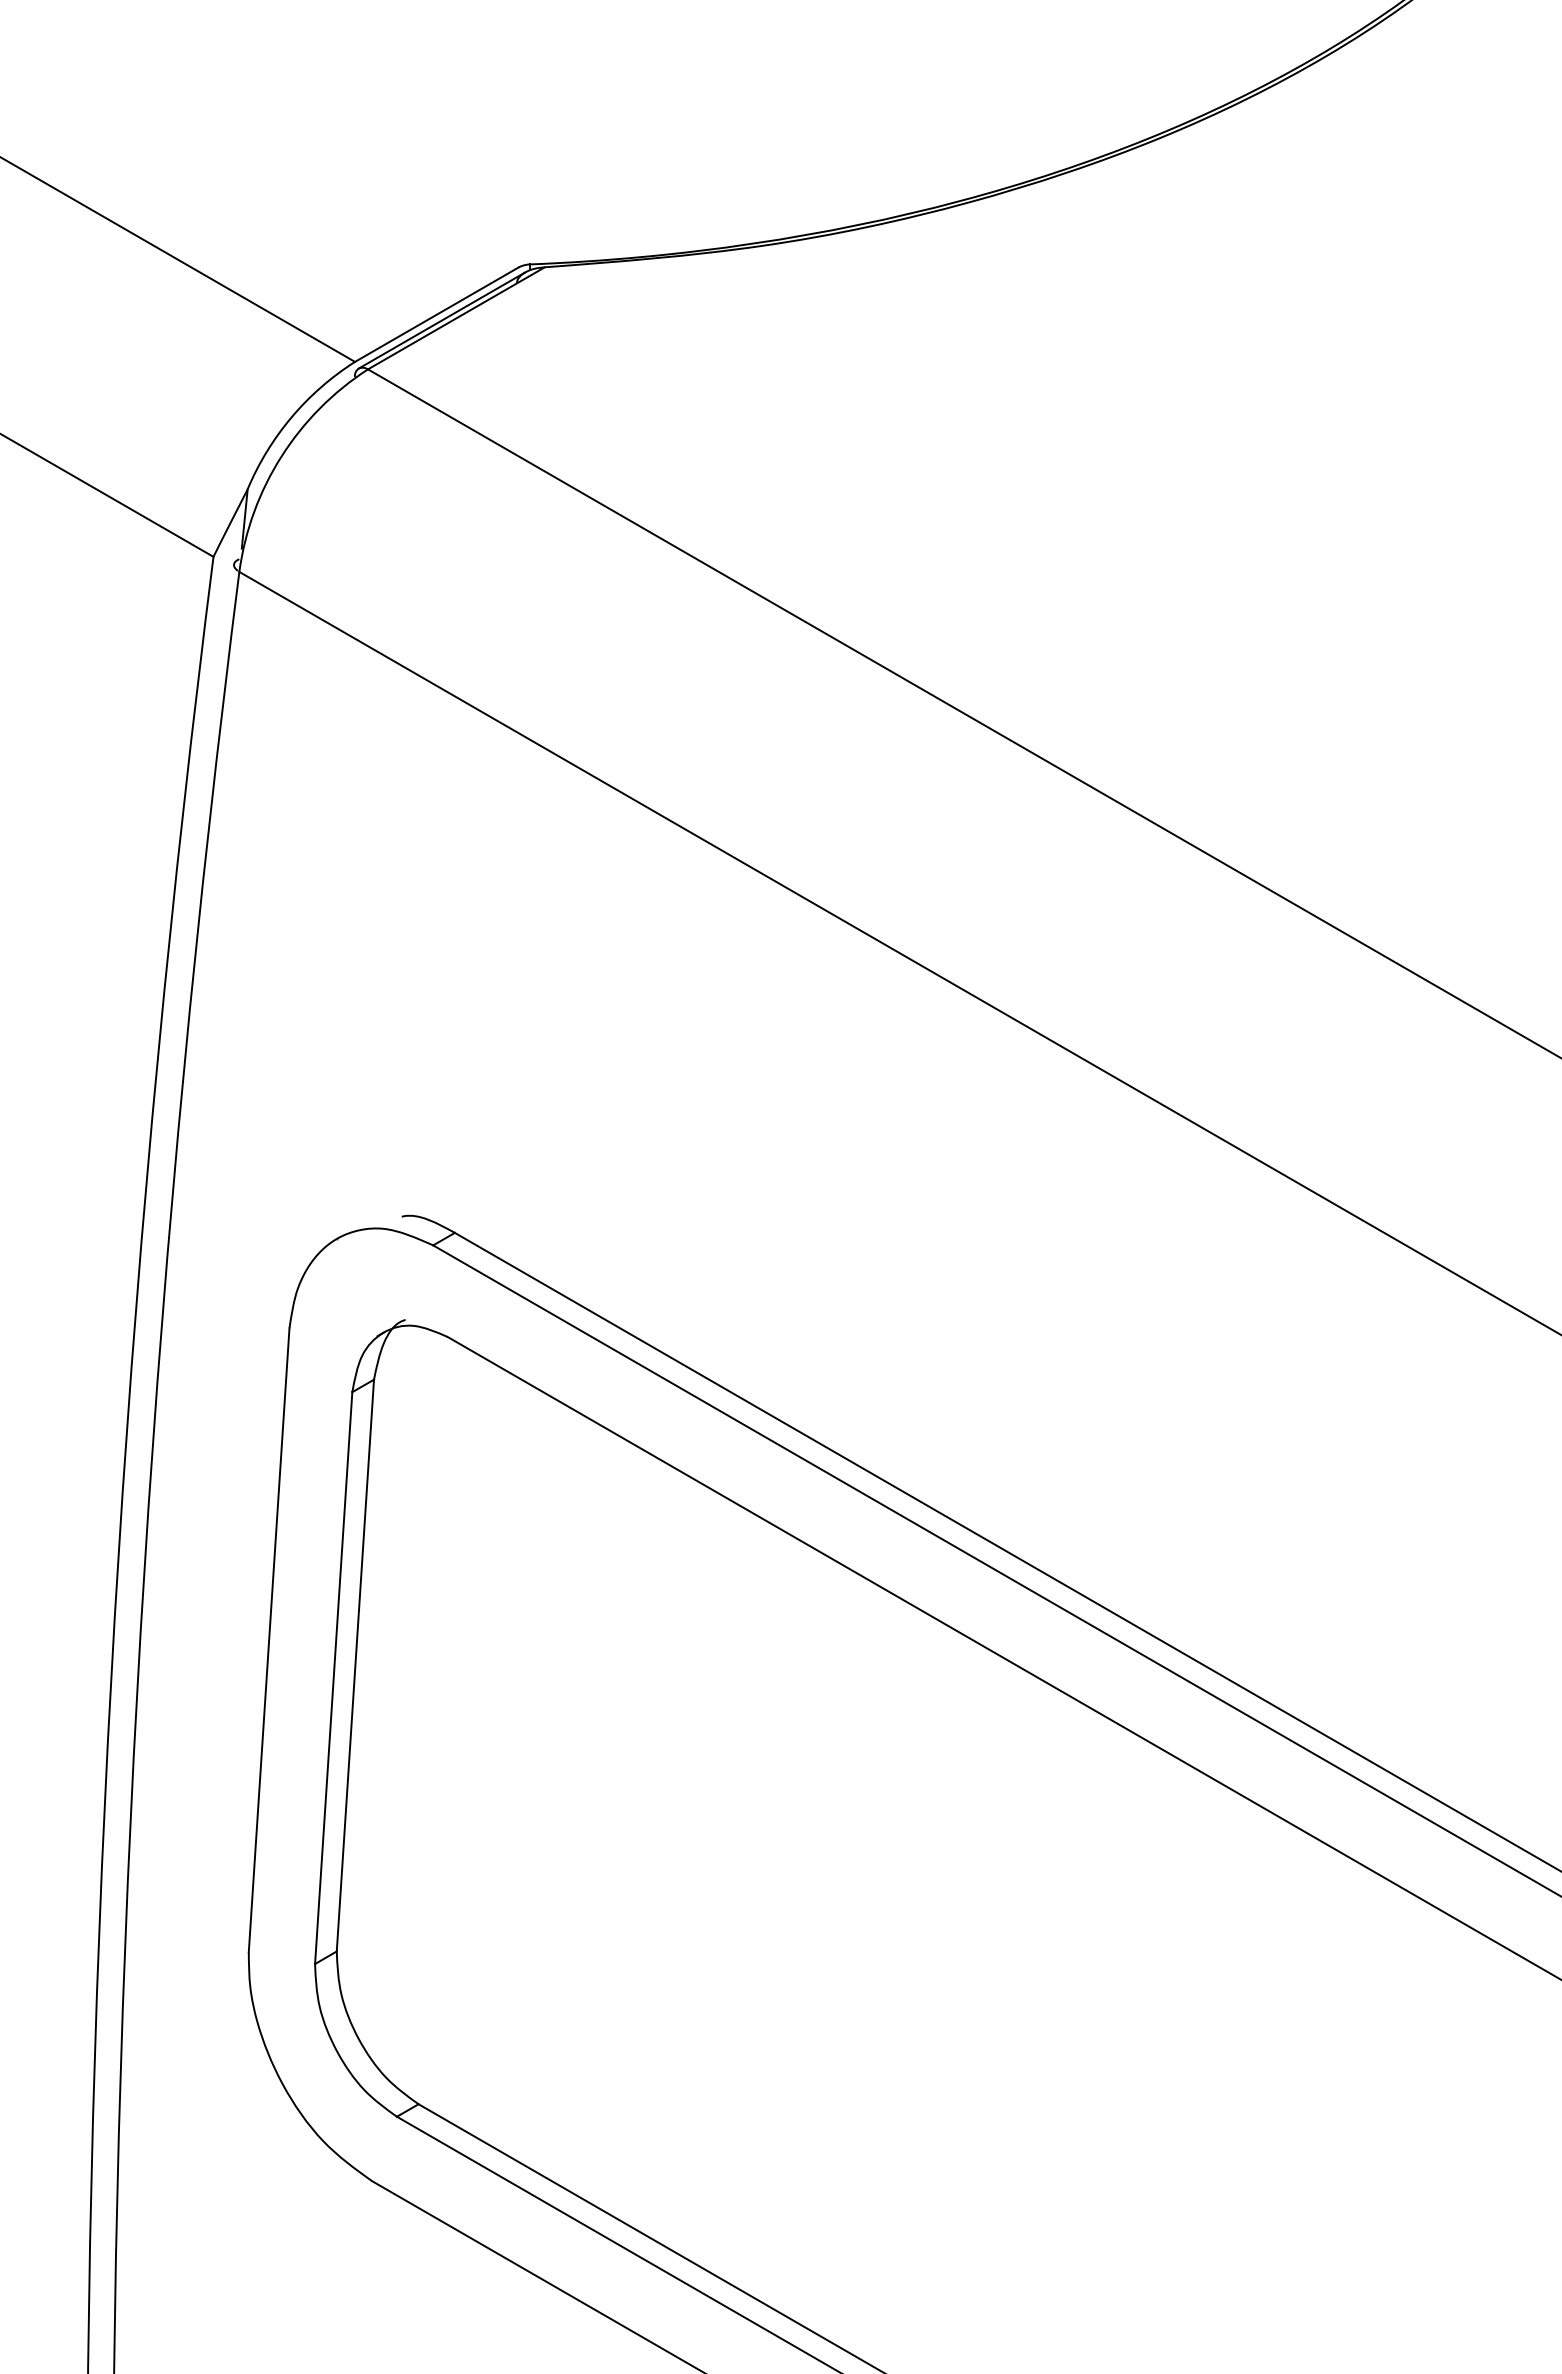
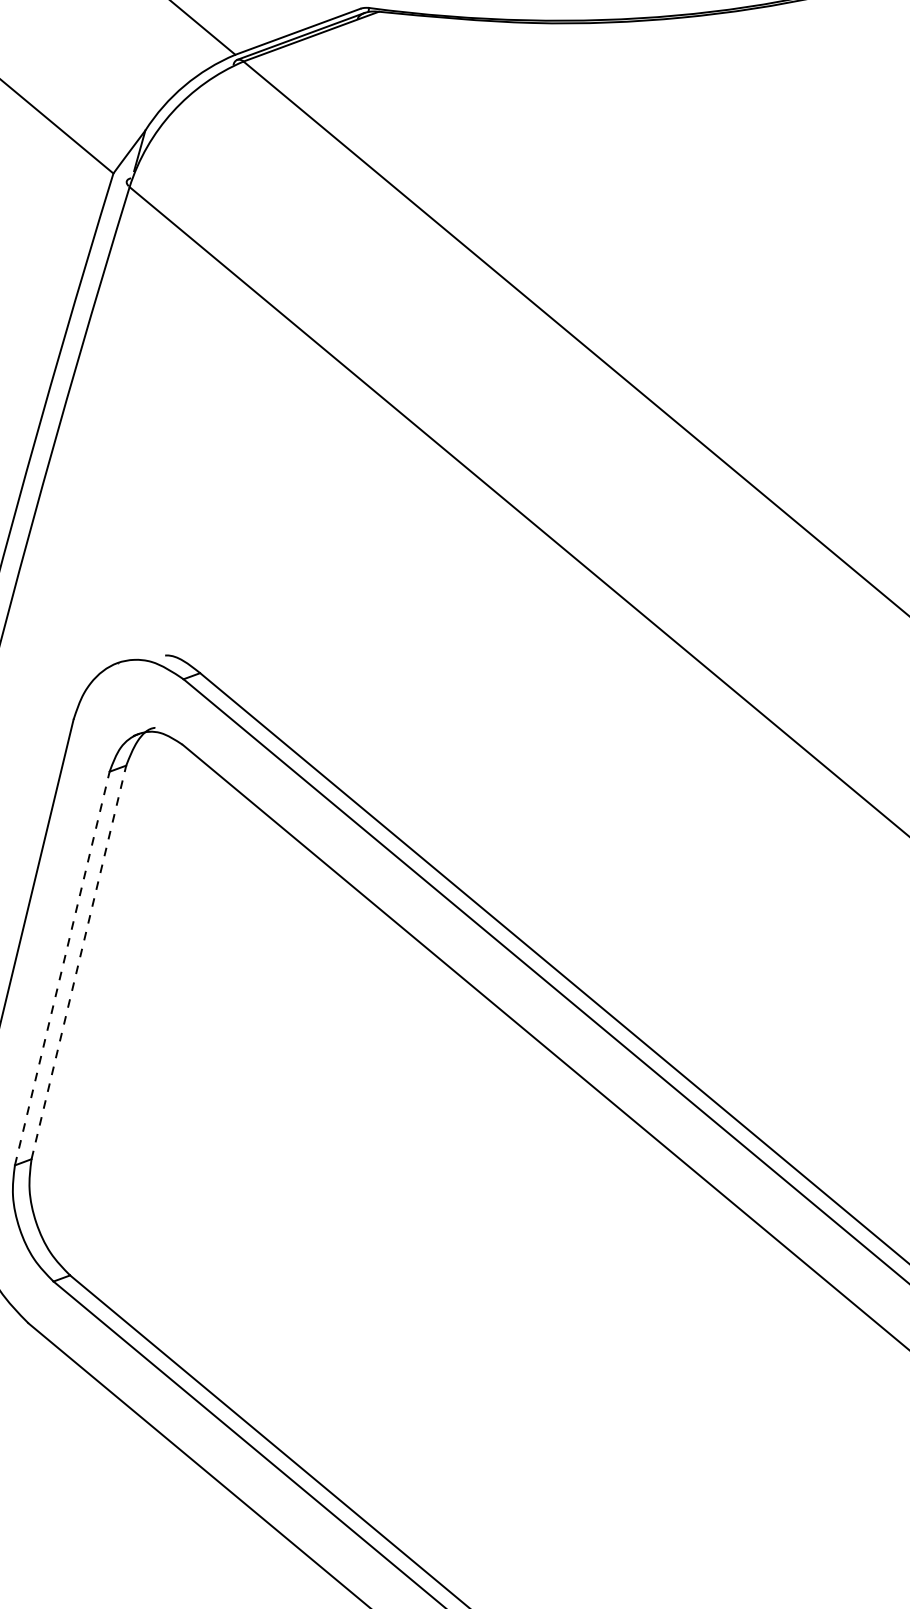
line: (355, 1665) -> (78, 962), solid -> dashed
line: (333, 1678) -> (62, 968), solid -> dashed

